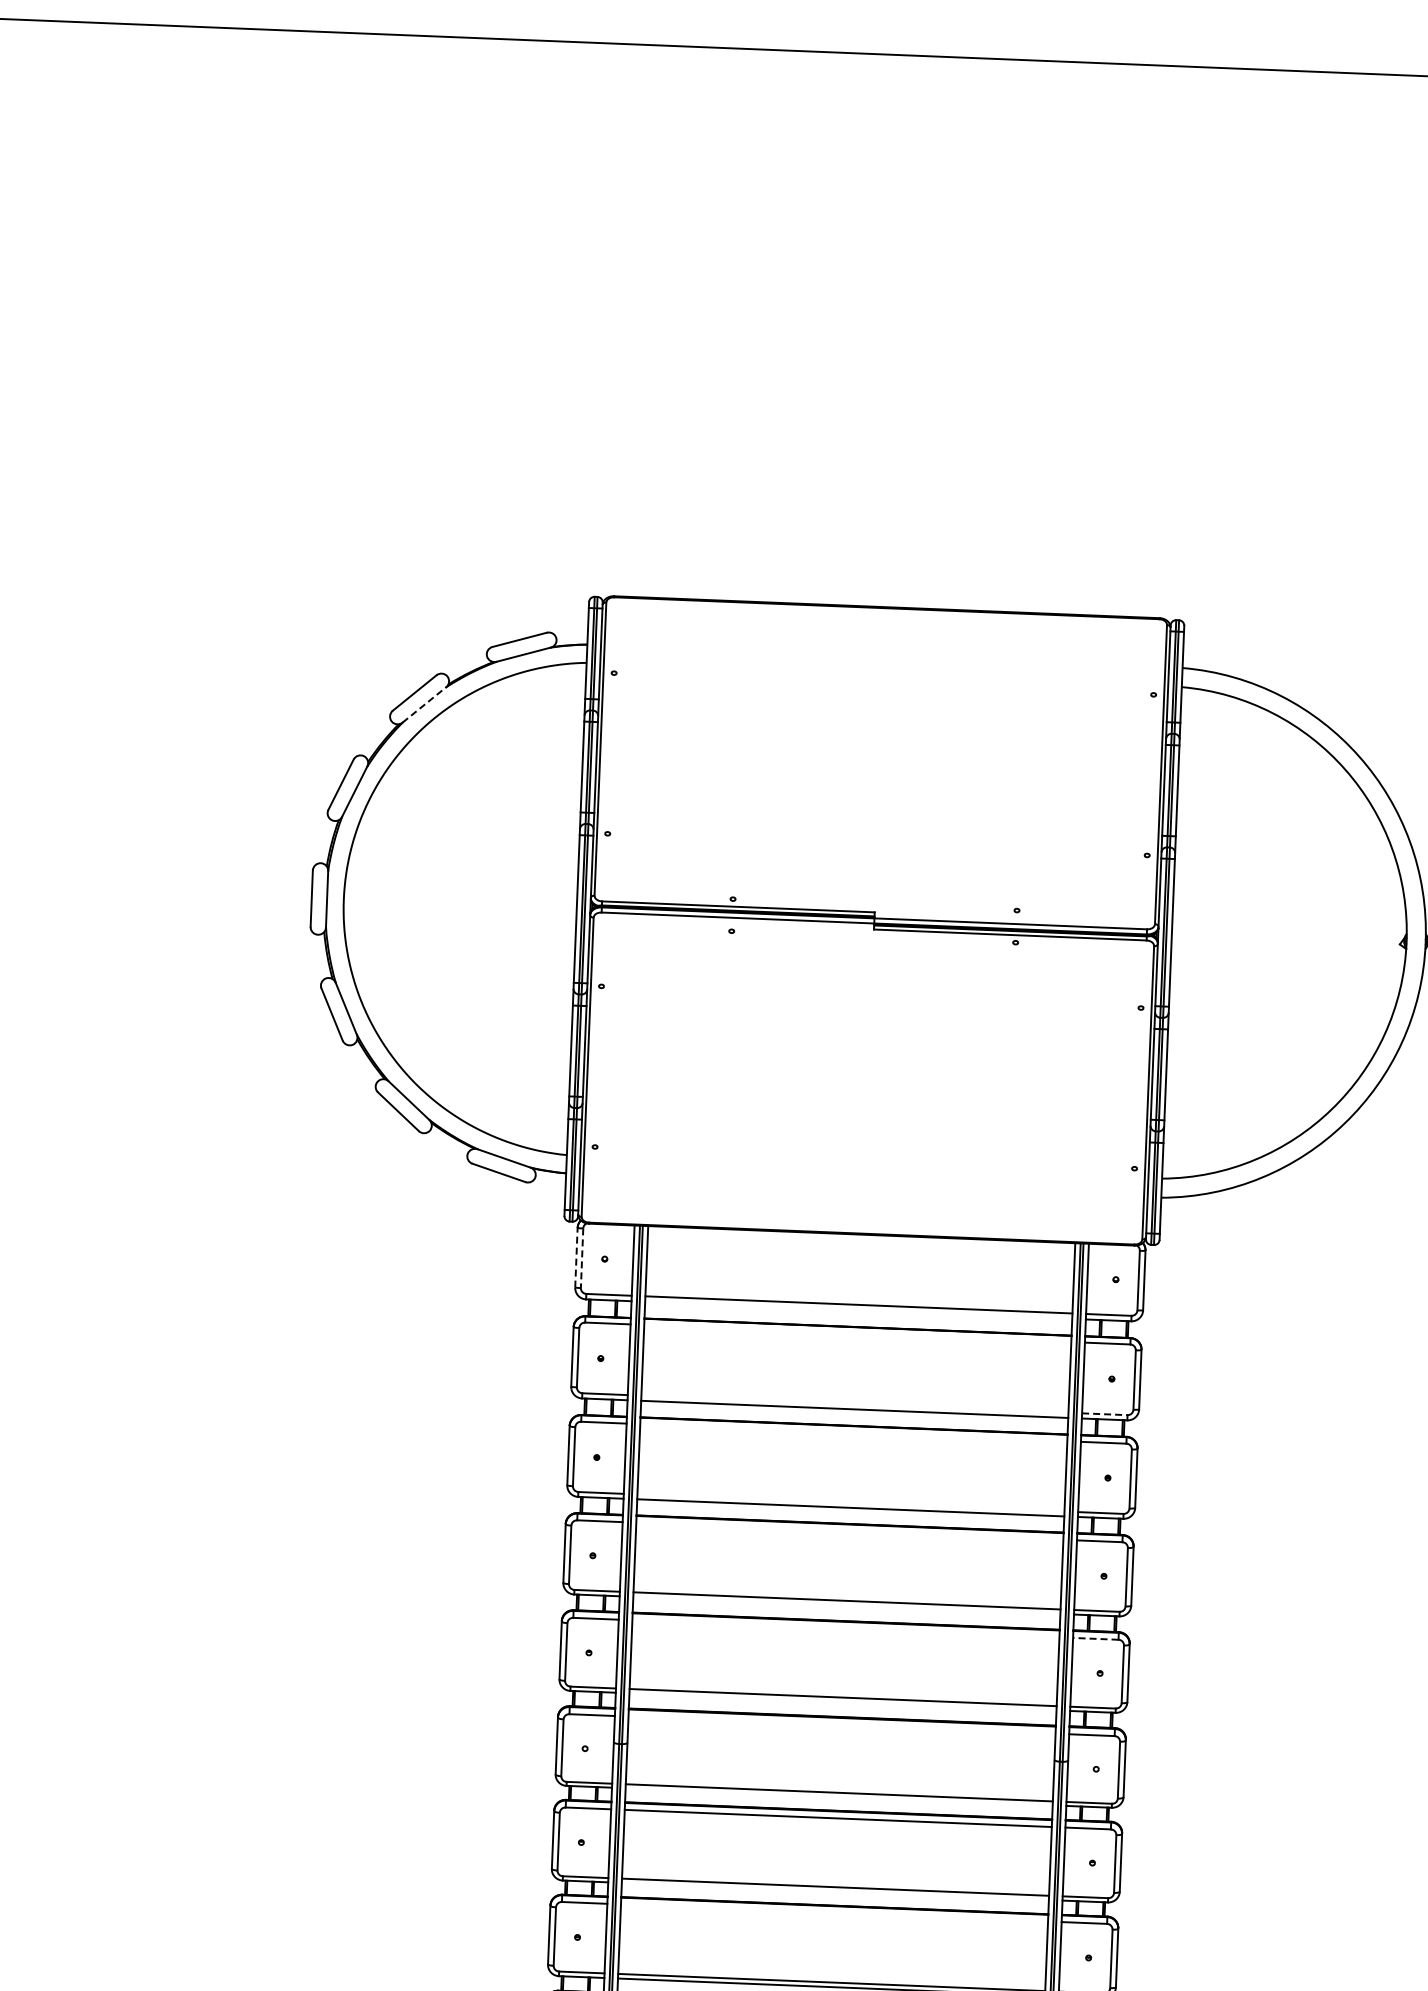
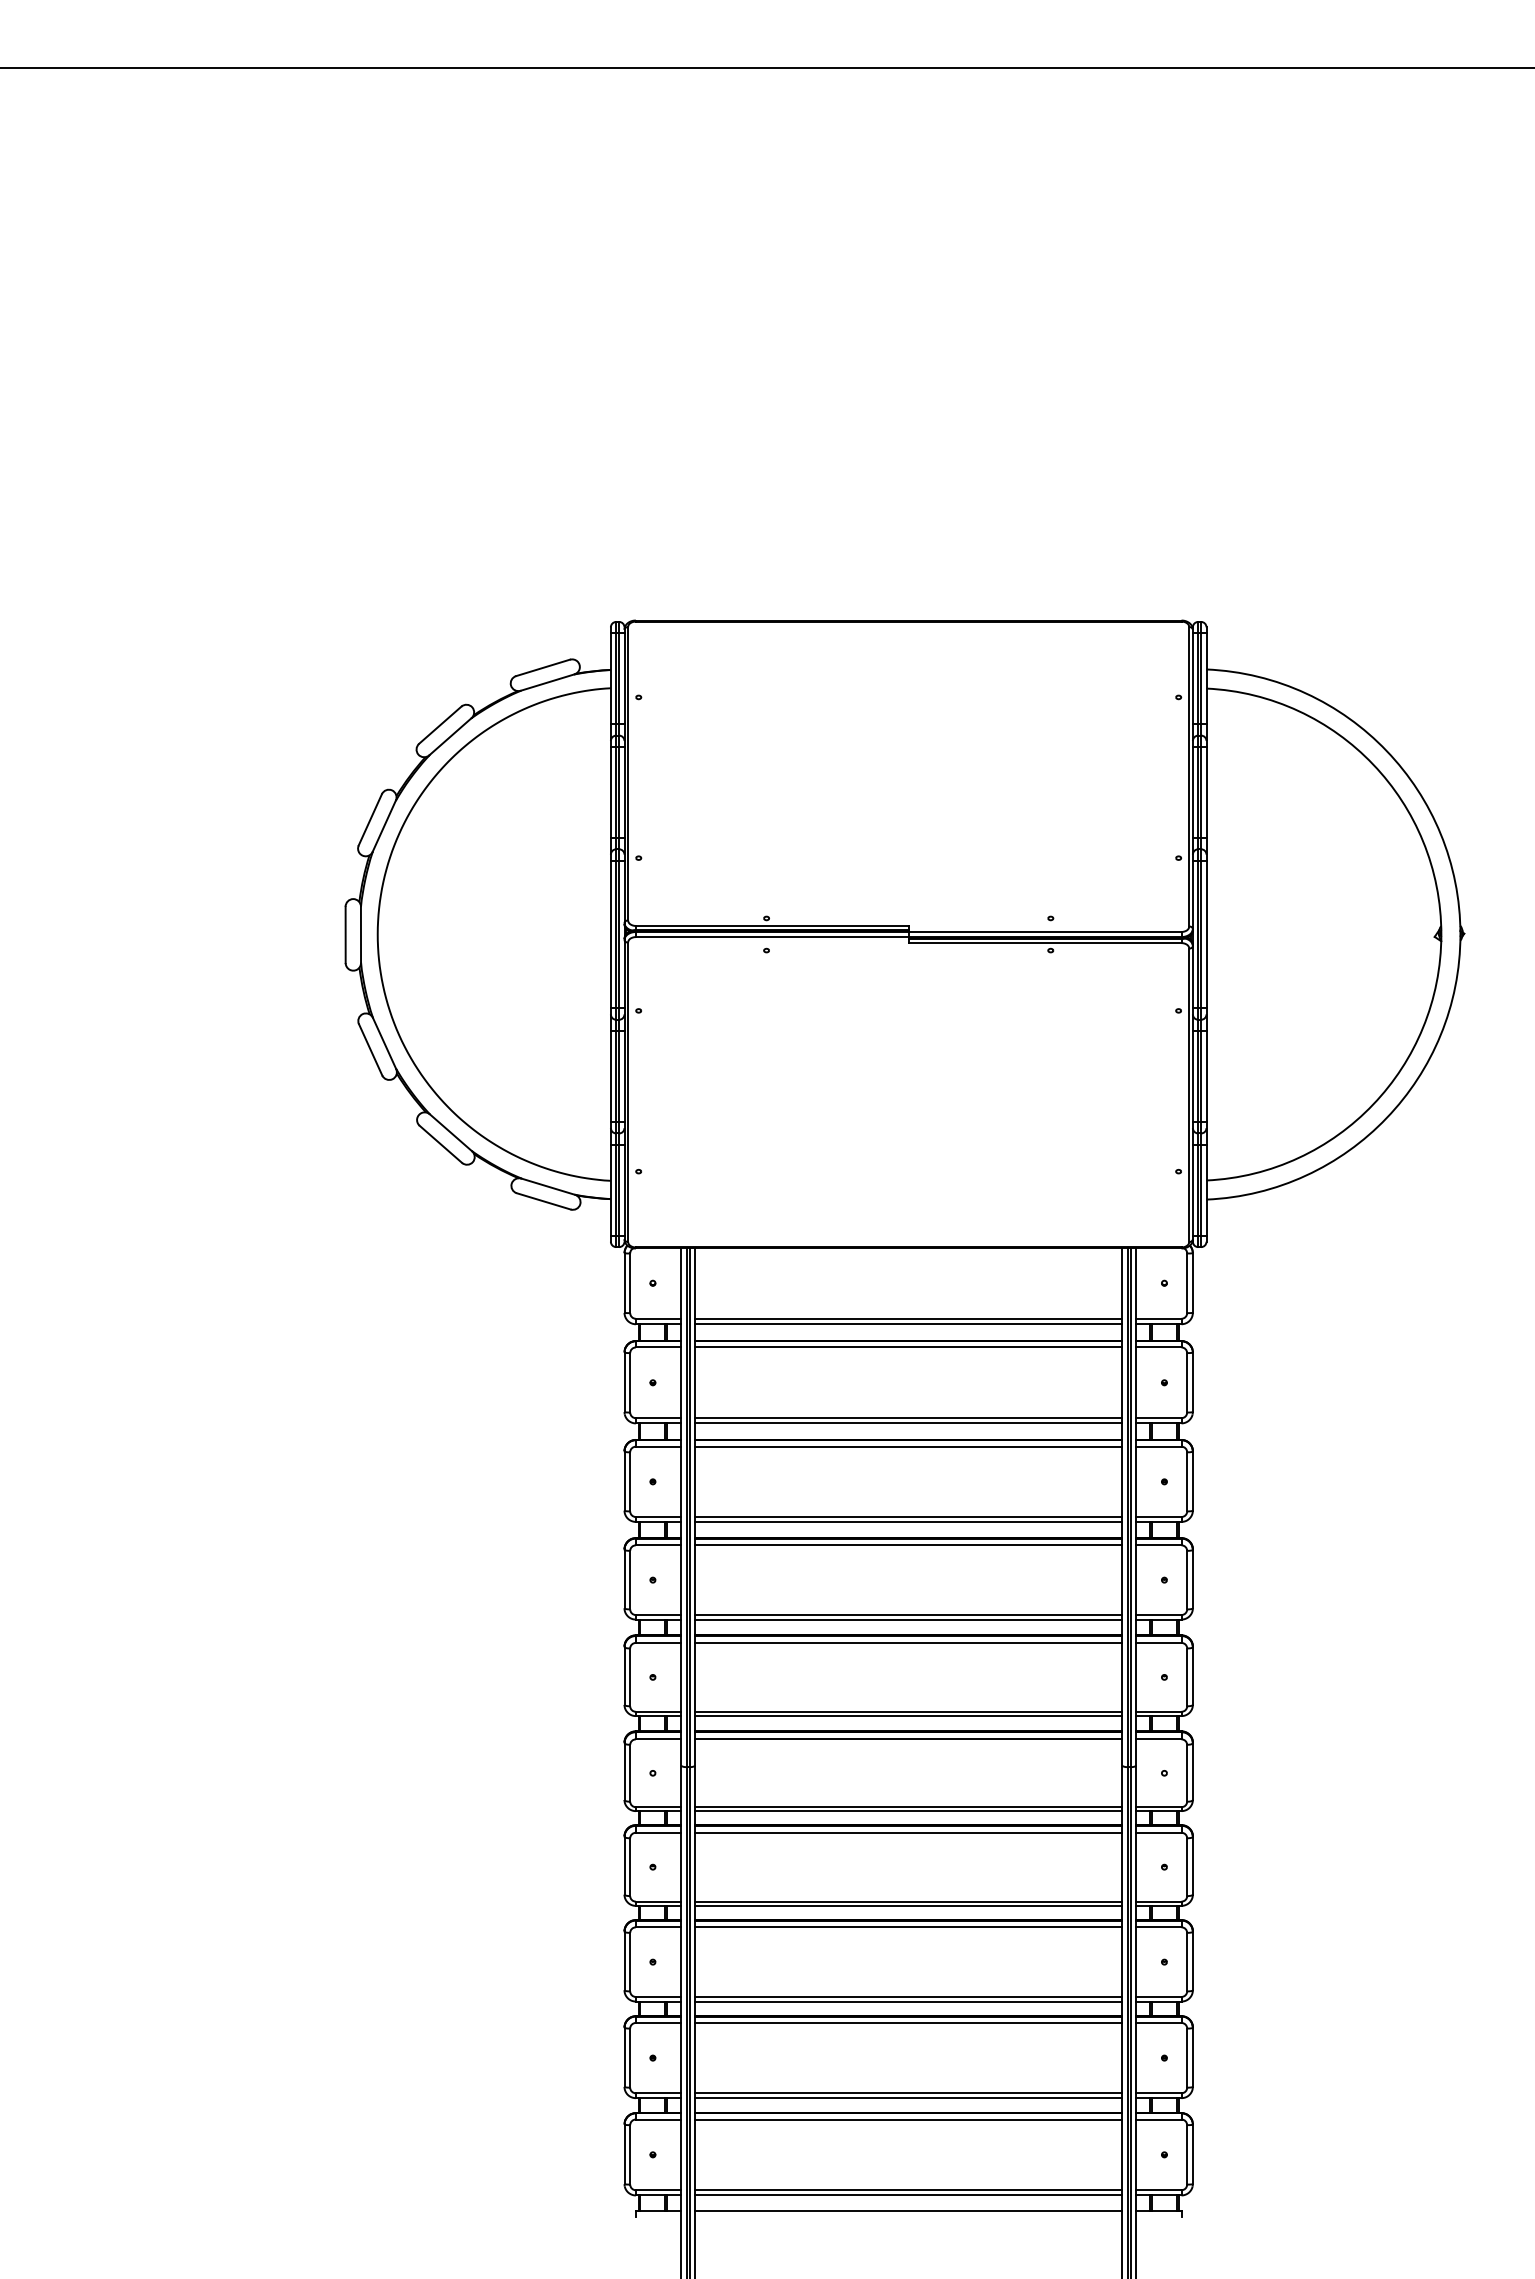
line: (424, 704) -> (450, 736), dashed -> solid
line: (576, 1258) -> (624, 1283), dashed -> solid
line: (582, 1258) -> (630, 1283), dashed -> solid
line: (858, 1310) -> (908, 1324), added
line: (857, 1333) -> (908, 1347), added
line: (854, 1404) -> (908, 1418), added
line: (1104, 1414) -> (1158, 1418), dashed -> solid
line: (853, 1432) -> (908, 1446), added
line: (850, 1503) -> (908, 1517), added
line: (849, 1531) -> (908, 1545), added
line: (846, 1605) -> (908, 1619), added
line: (845, 1628) -> (908, 1642), added
line: (1095, 1638) -> (1158, 1642), dashed -> solid
line: (842, 1702) -> (908, 1716), added
line: (841, 1725) -> (908, 1739), added
line: (838, 1797) -> (908, 1811), added
line: (835, 1891) -> (908, 1905), added
line: (834, 1913) -> (908, 1927), added

